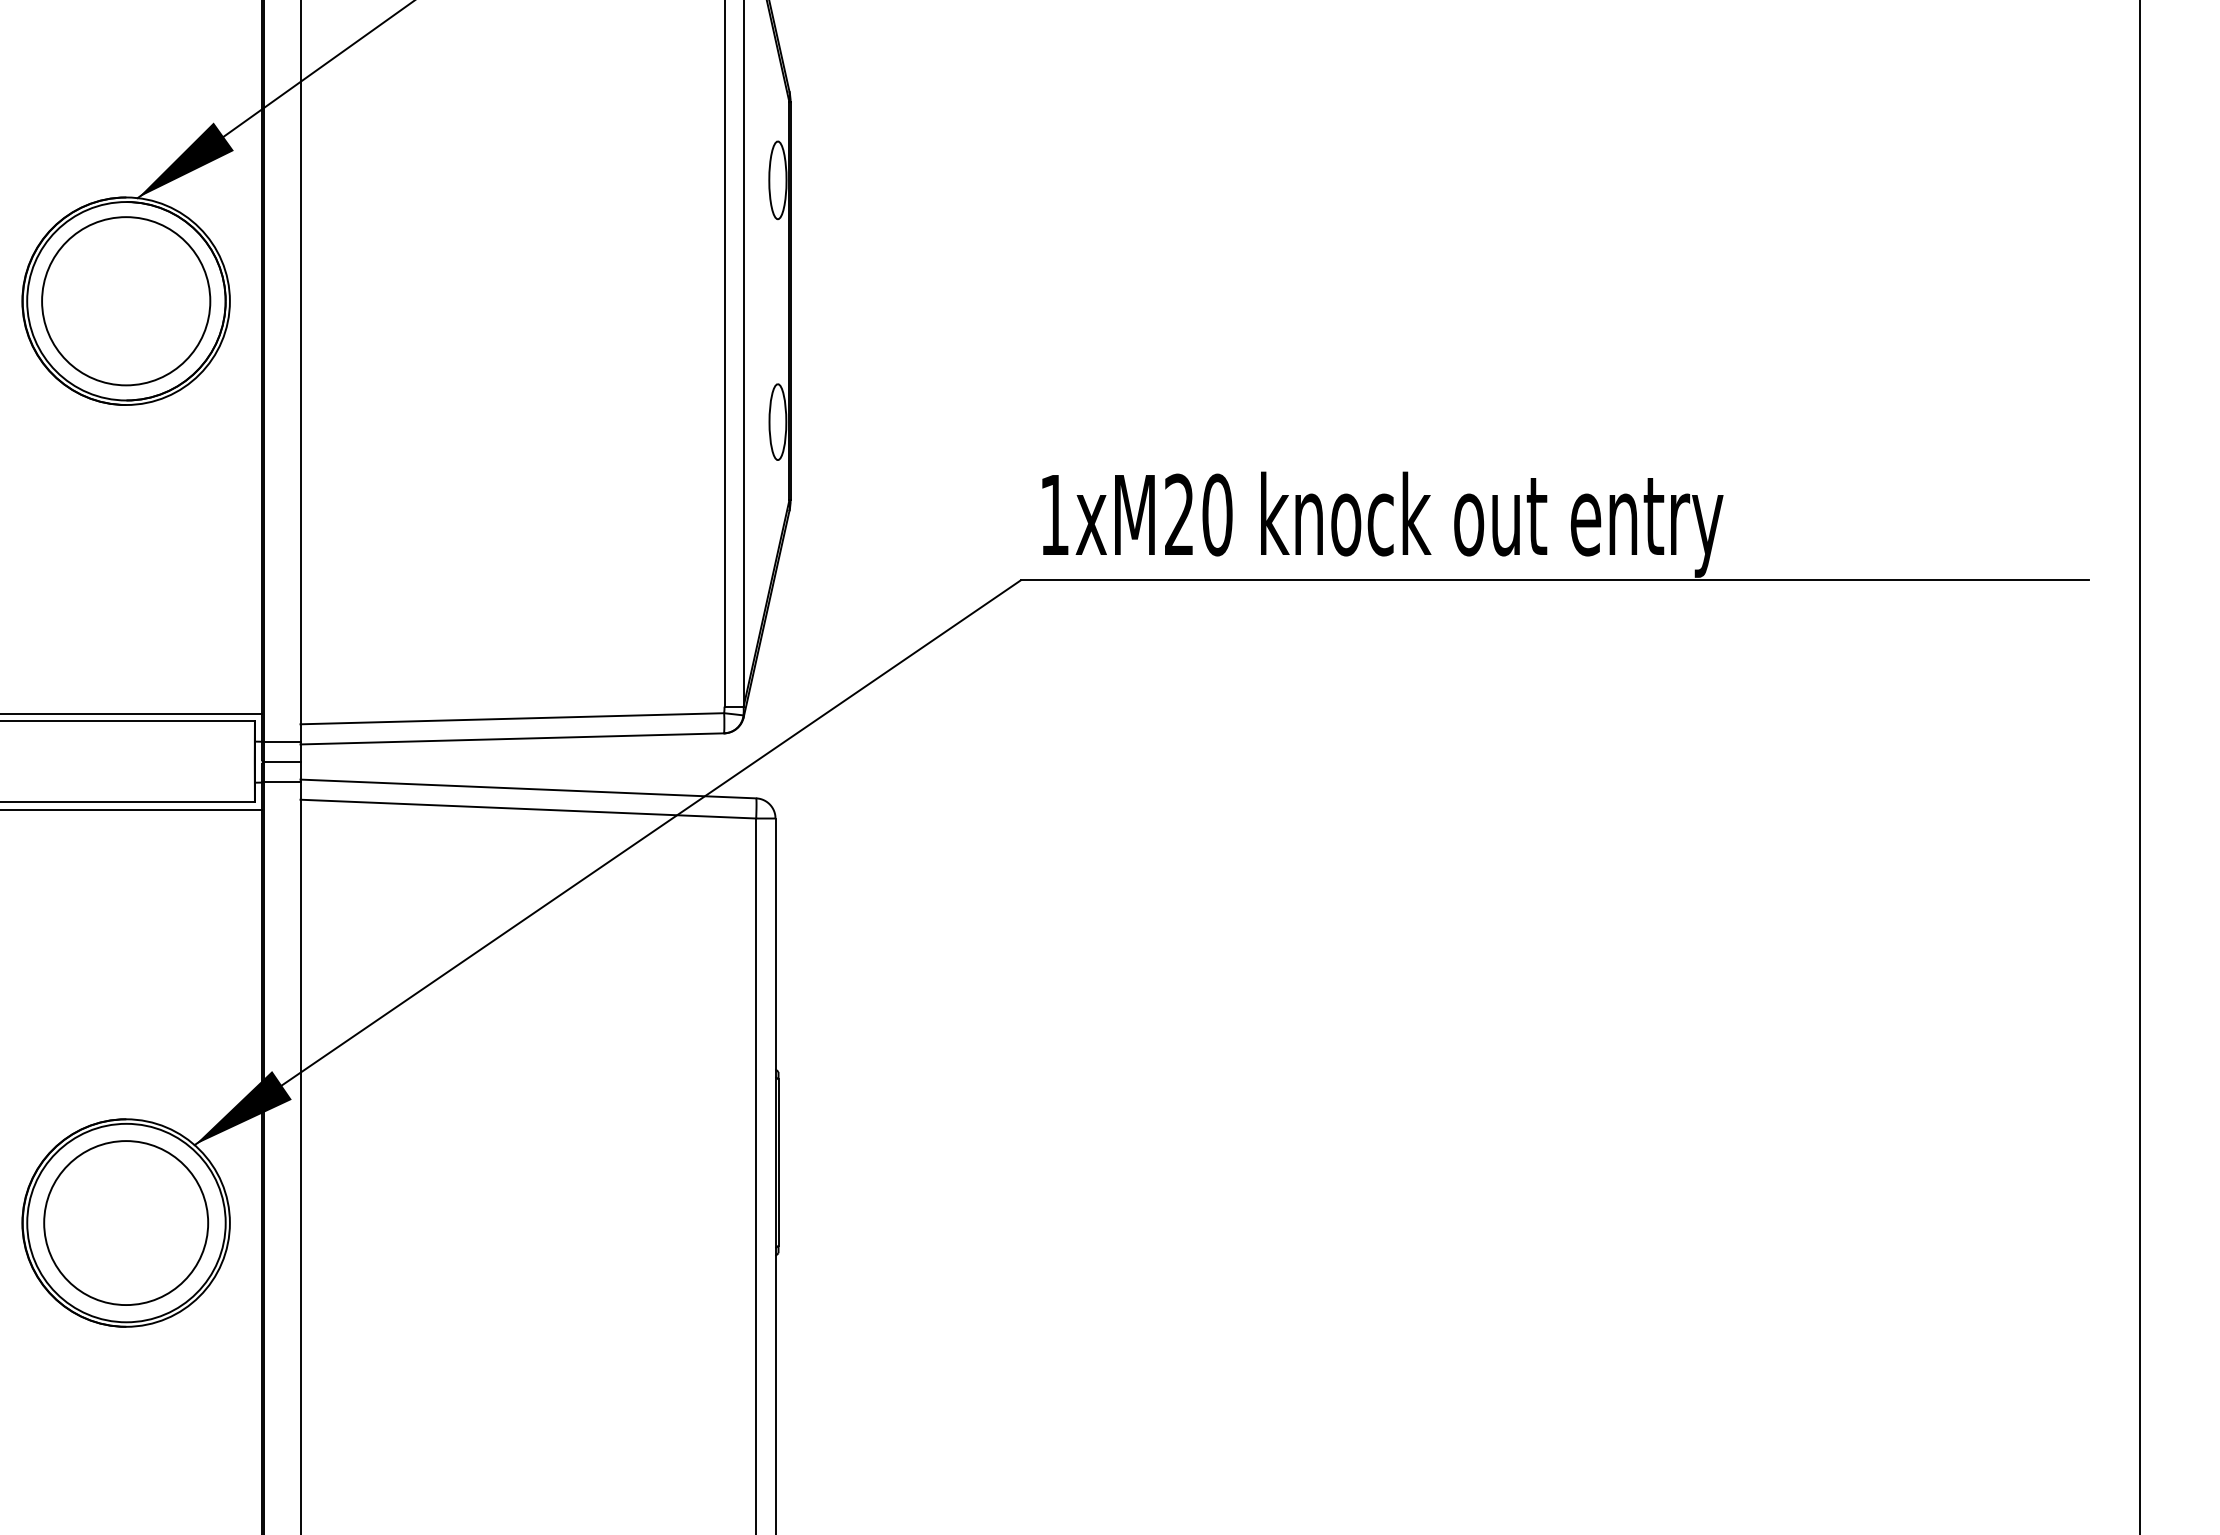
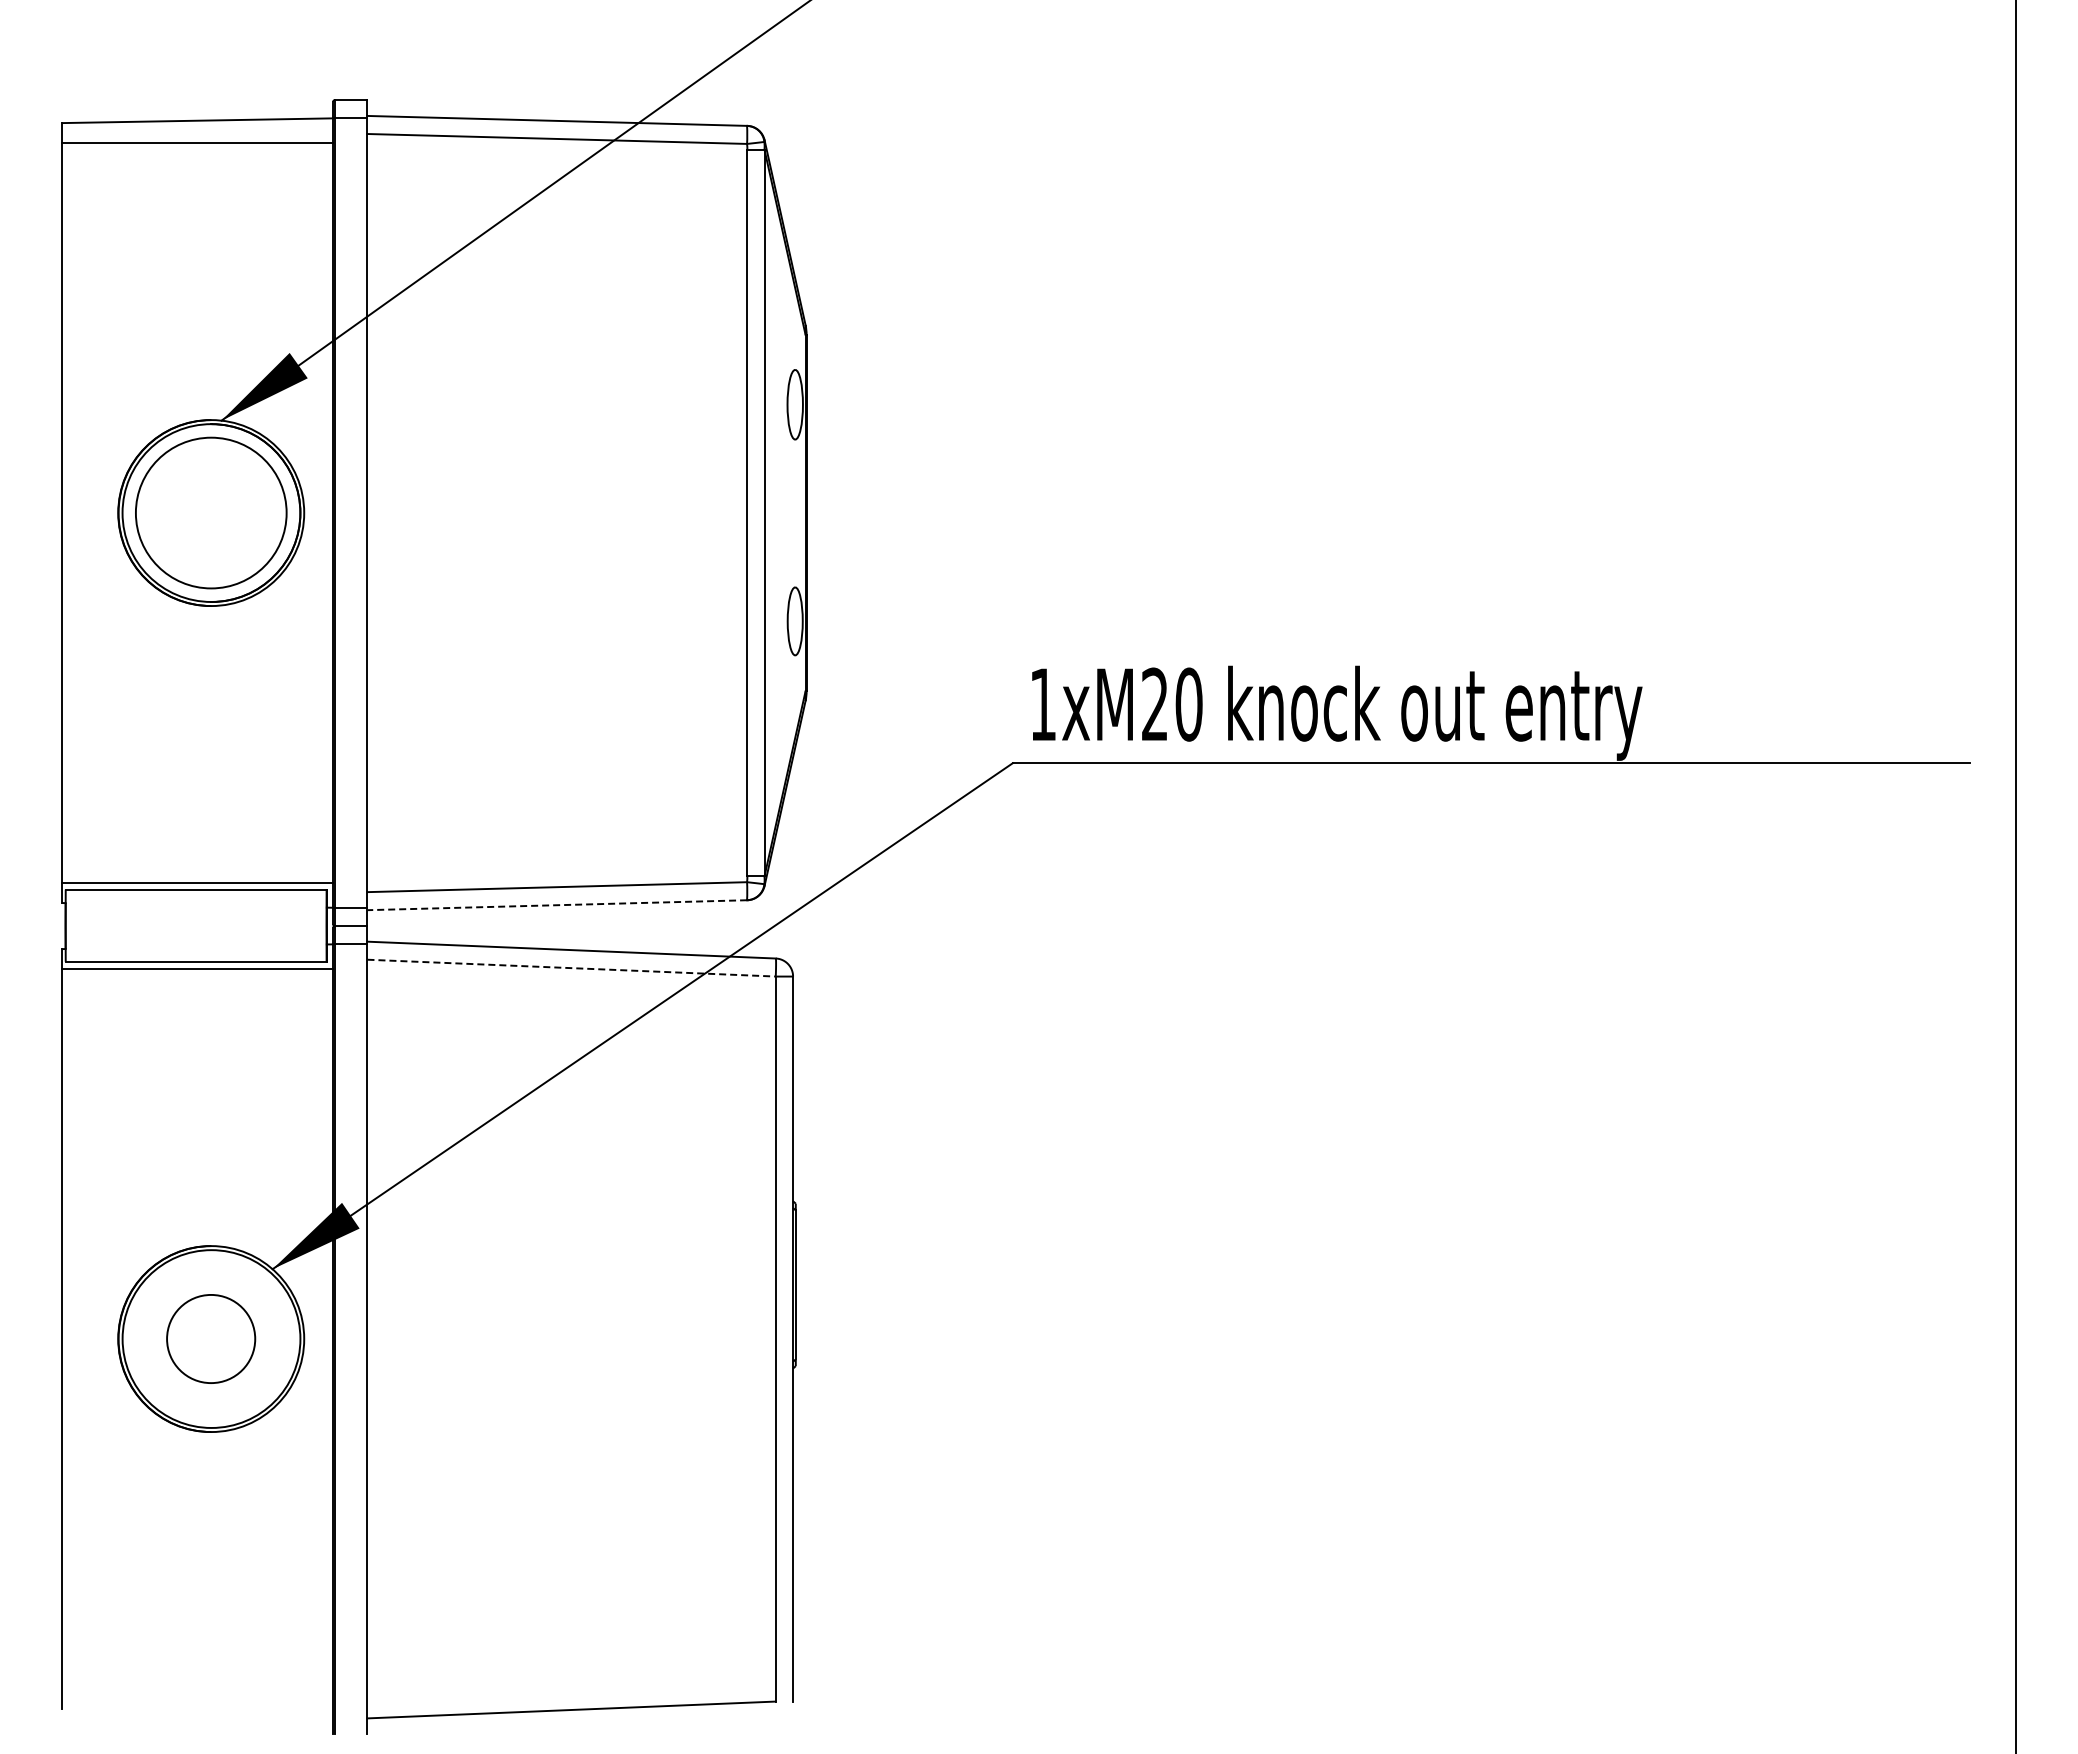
line: (512, 739) -> (557, 905), solid -> dashed
line: (529, 809) -> (572, 968), solid -> dashed
circle: (125, 1222) -> (210, 1338), size x0.6

